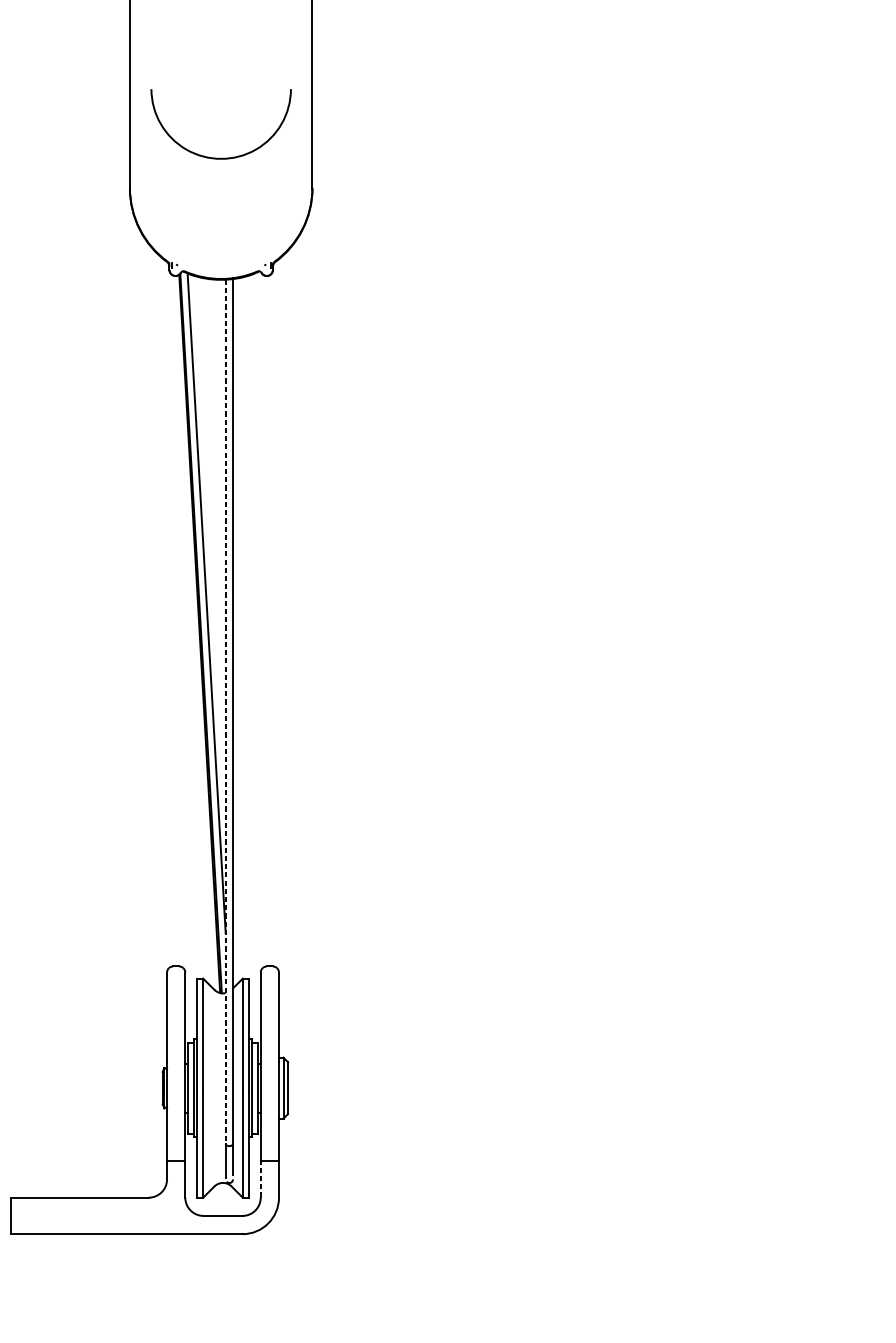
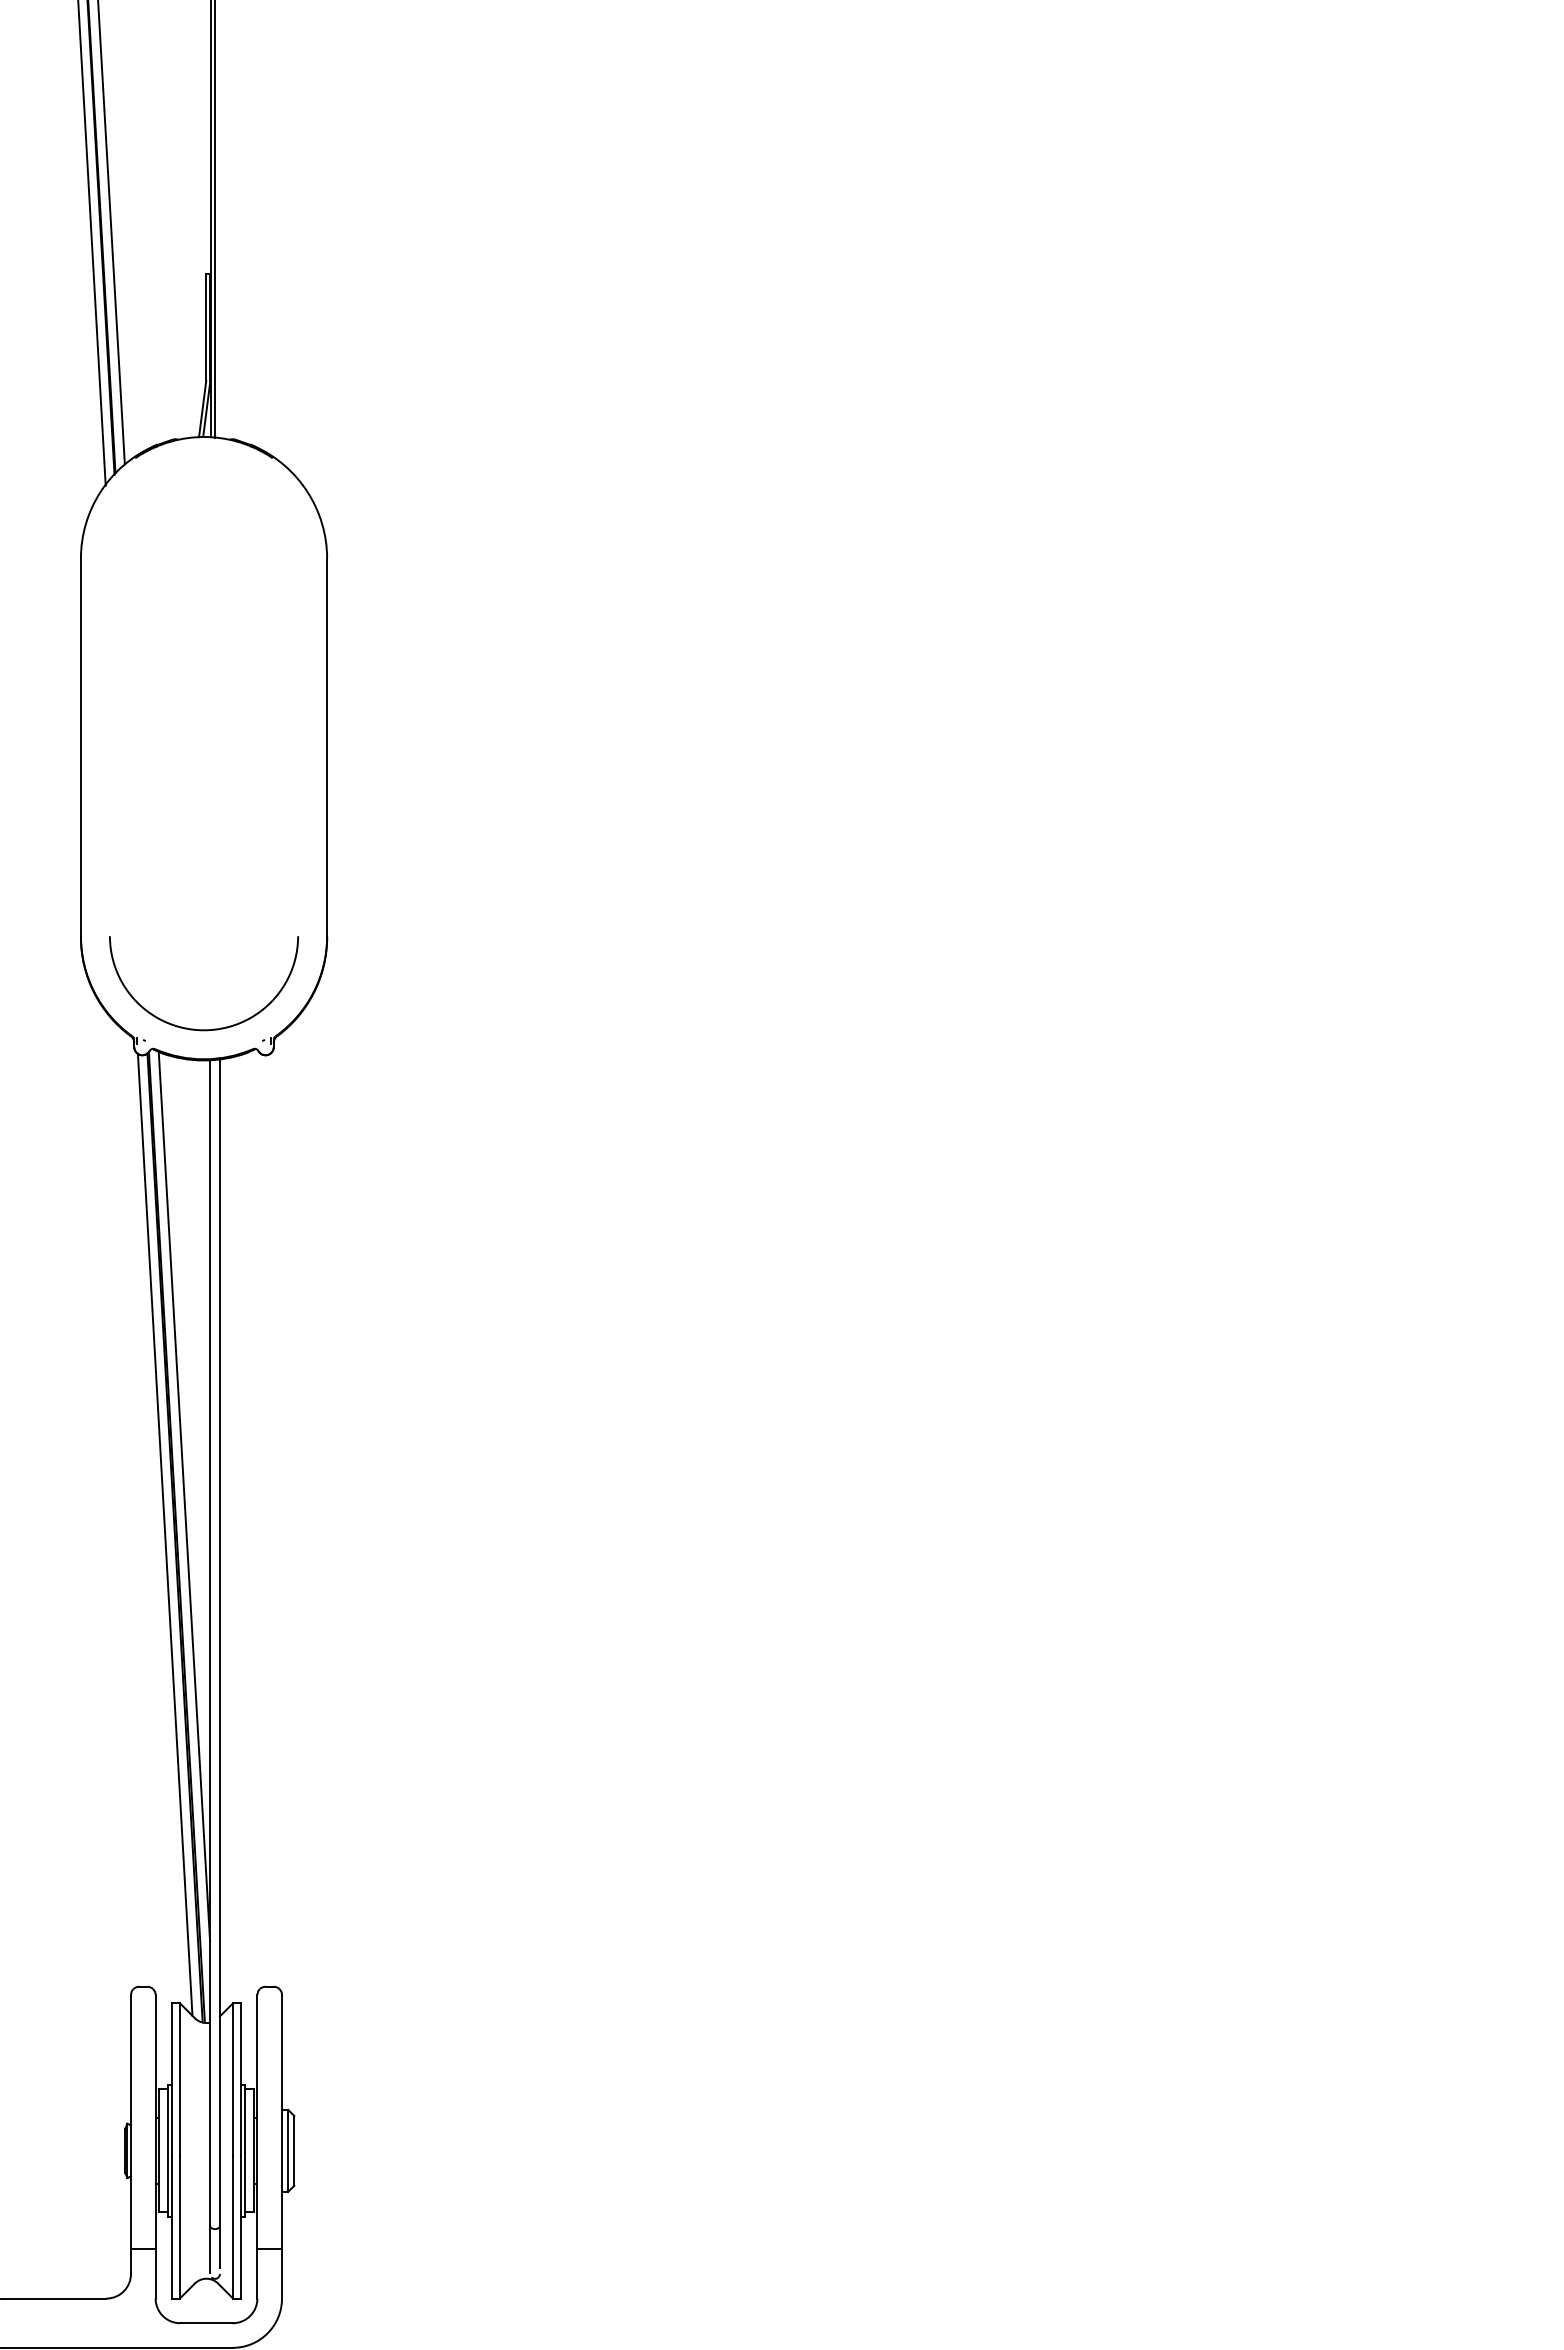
arc: (214, 157) -> (194, 1028), moved
line: (191, 631) -> (164, 1534), added
line: (225, 711) -> (210, 1642), dashed -> solid
line: (260, 1179) -> (257, 2273), dashed -> solid

